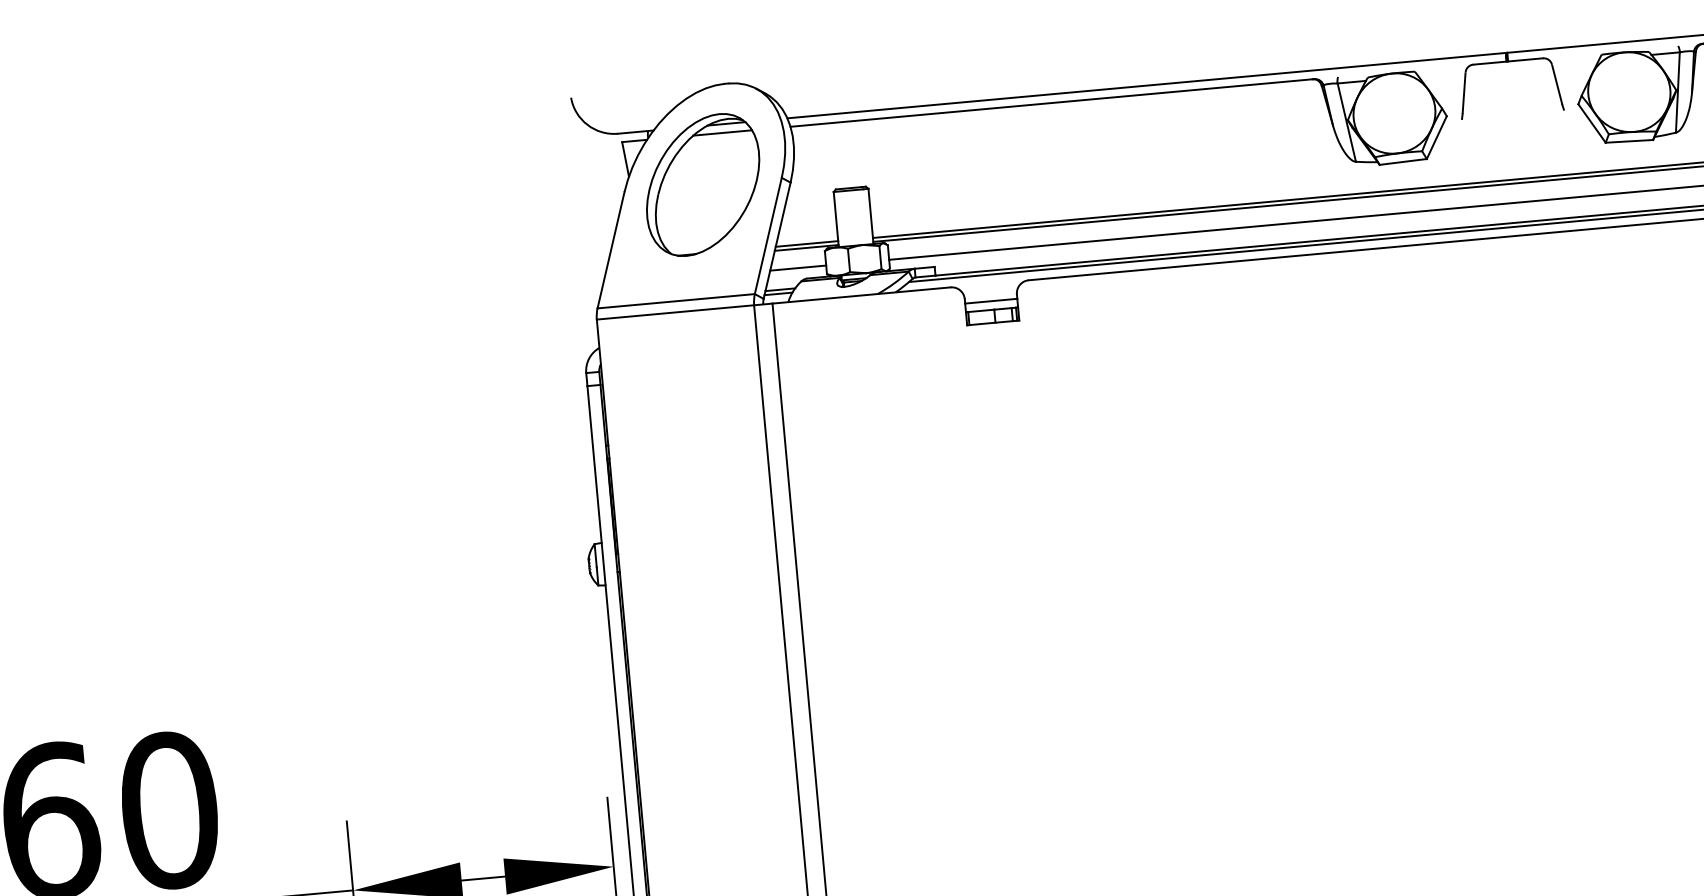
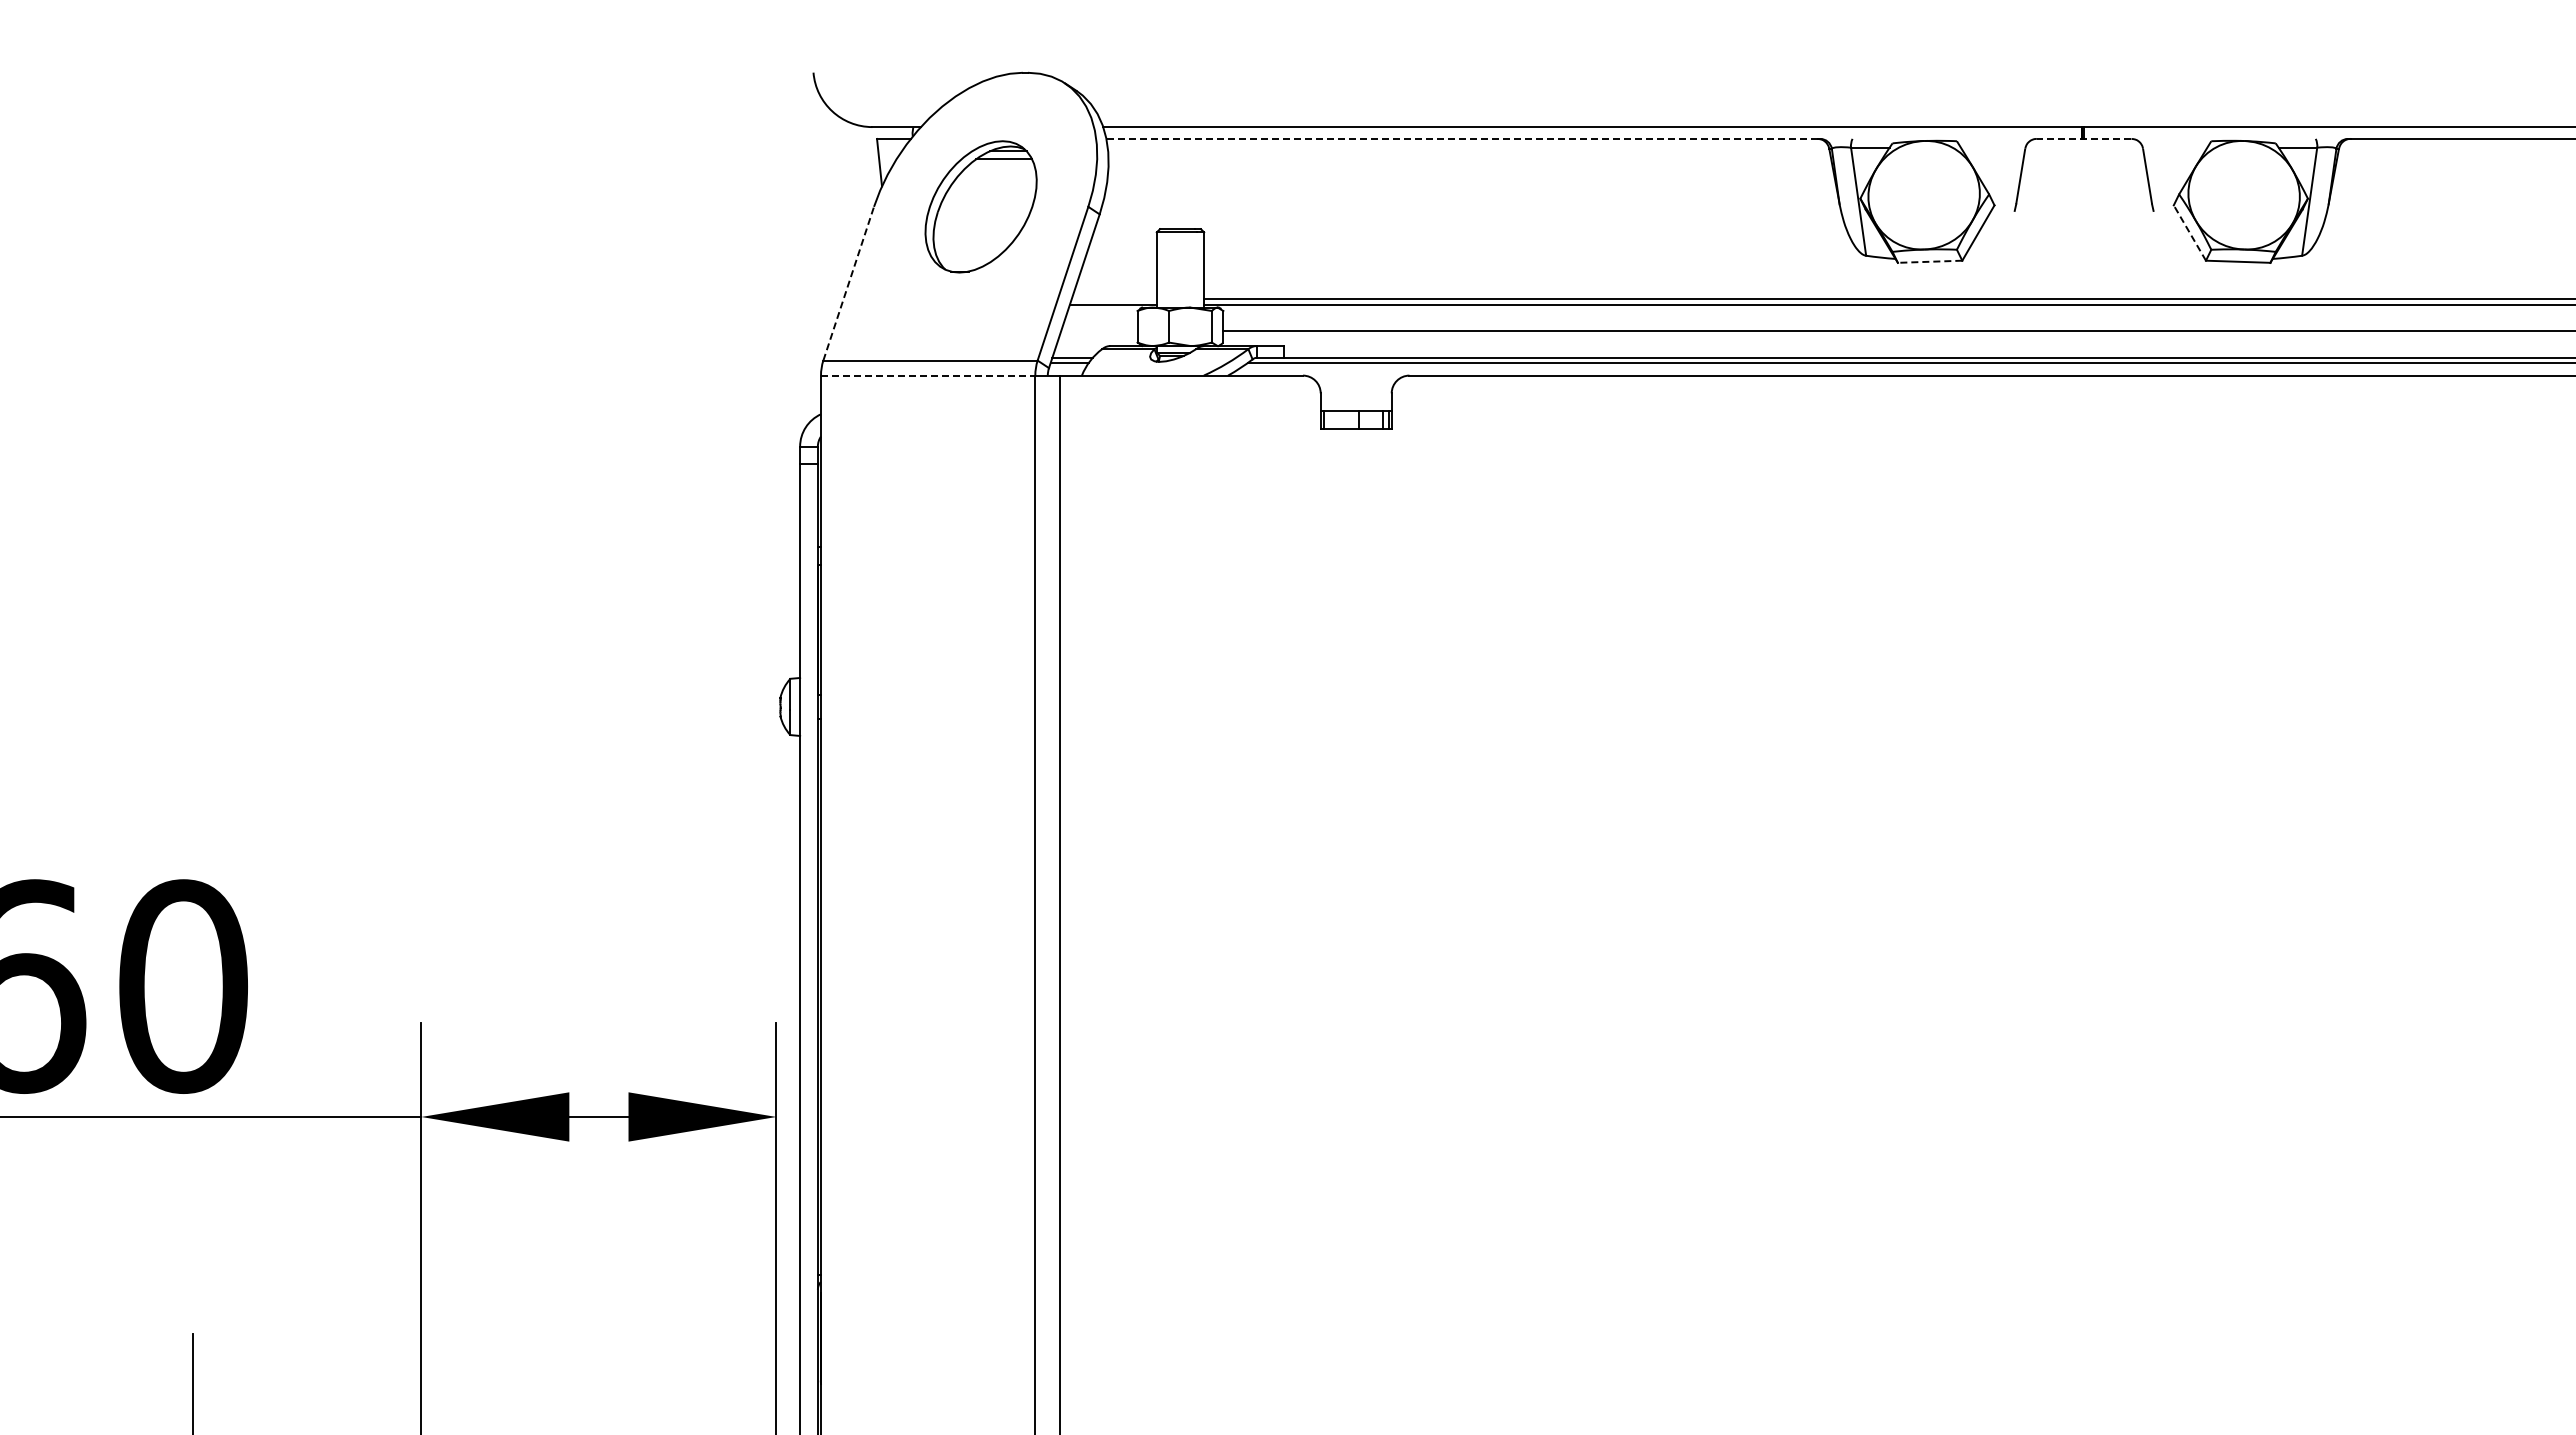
line: (1507, 61) -> (2083, 138), solid -> dashed
line: (1051, 102) -> (1462, 138), solid -> dashed
line: (1591, 123) -> (2189, 232), solid -> dashed
line: (1402, 161) -> (1929, 261), solid -> dashed
part: (702, 184) -> (980, 206), size x0.7
line: (806, 244) -> (1113, 299), removed
line: (610, 250) -> (848, 283), solid -> dashed
line: (798, 267) -> (1099, 330), removed
line: (990, 301) -> (1355, 399), removed
line: (675, 312) -> (928, 375), solid -> dashed

